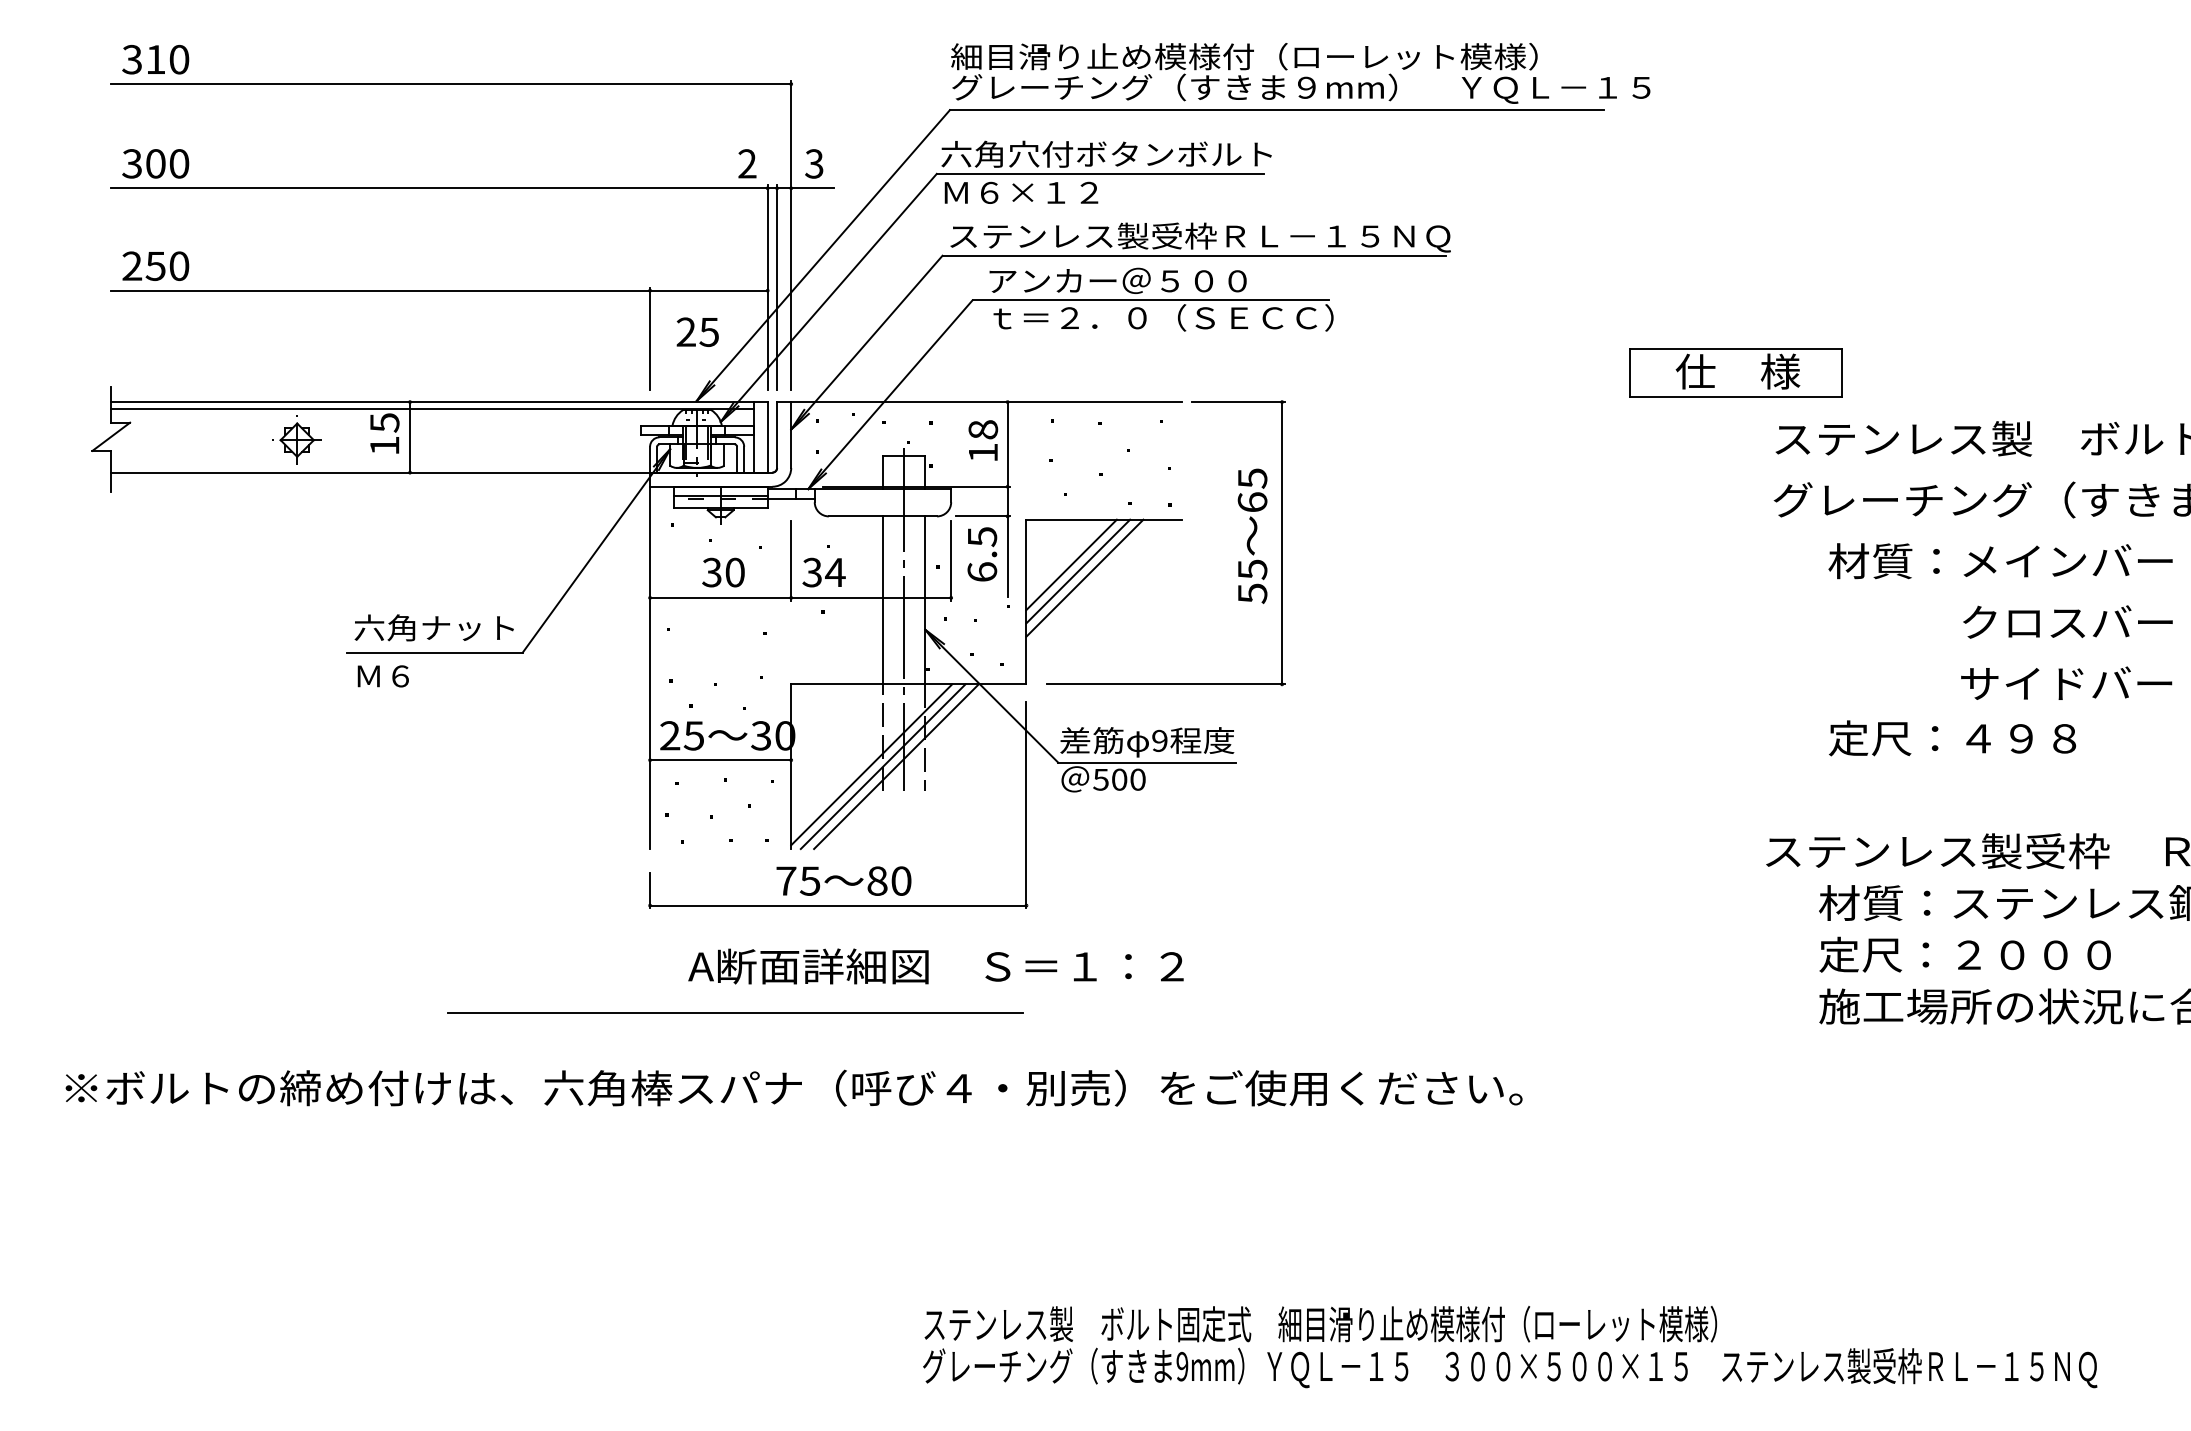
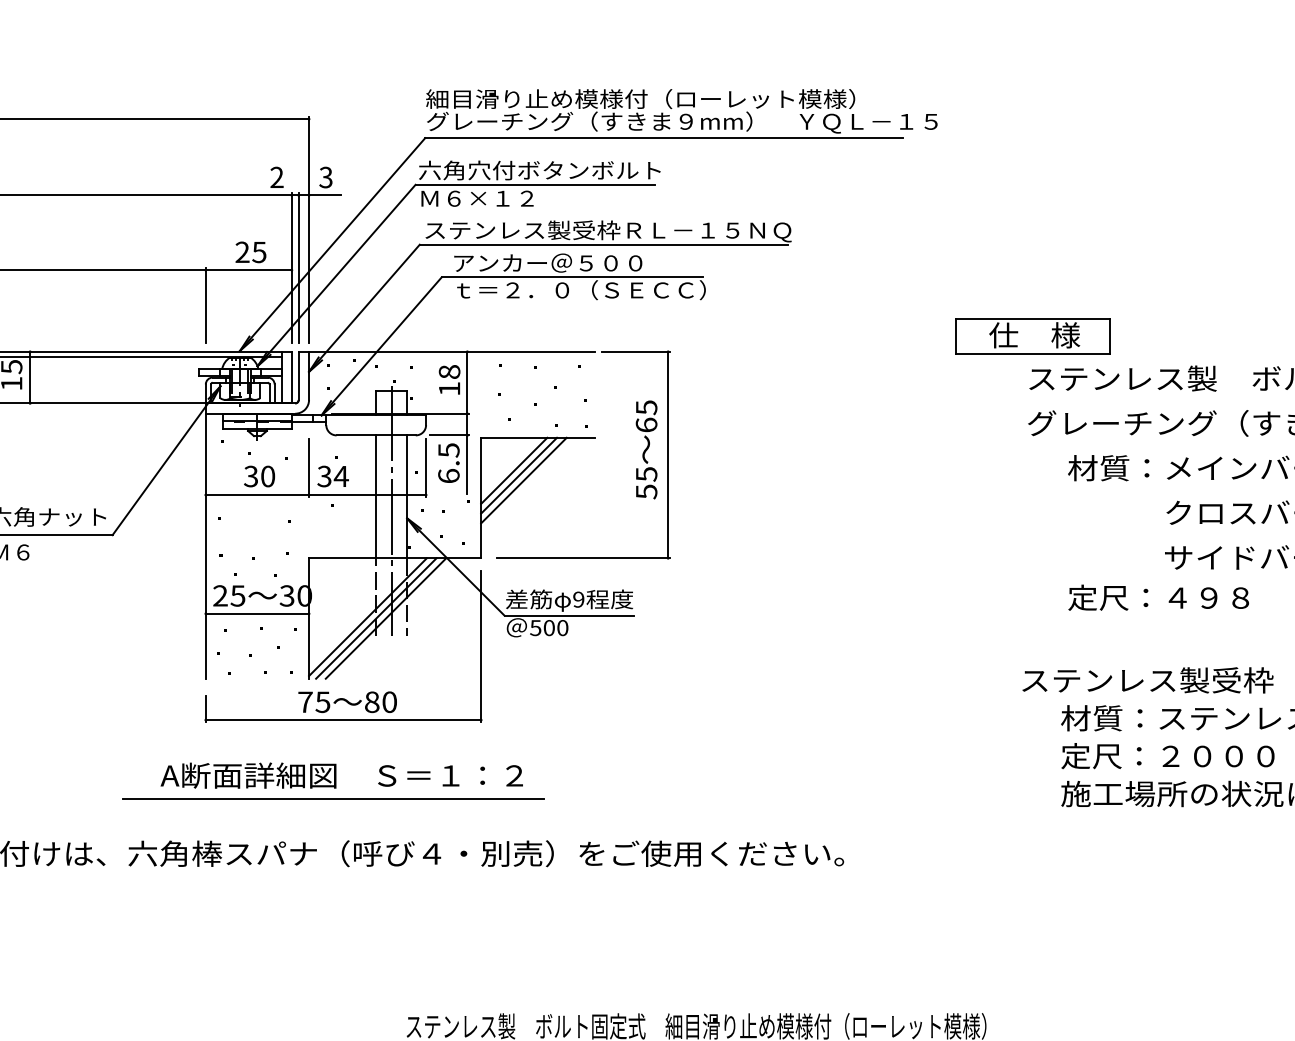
text: (697, 331) -> (250, 251), moved
part: (1735, 372) -> (1032, 335), moved
text: (935, 966) -> (341, 775), moved
line: (735, 1012) -> (333, 798), moved

